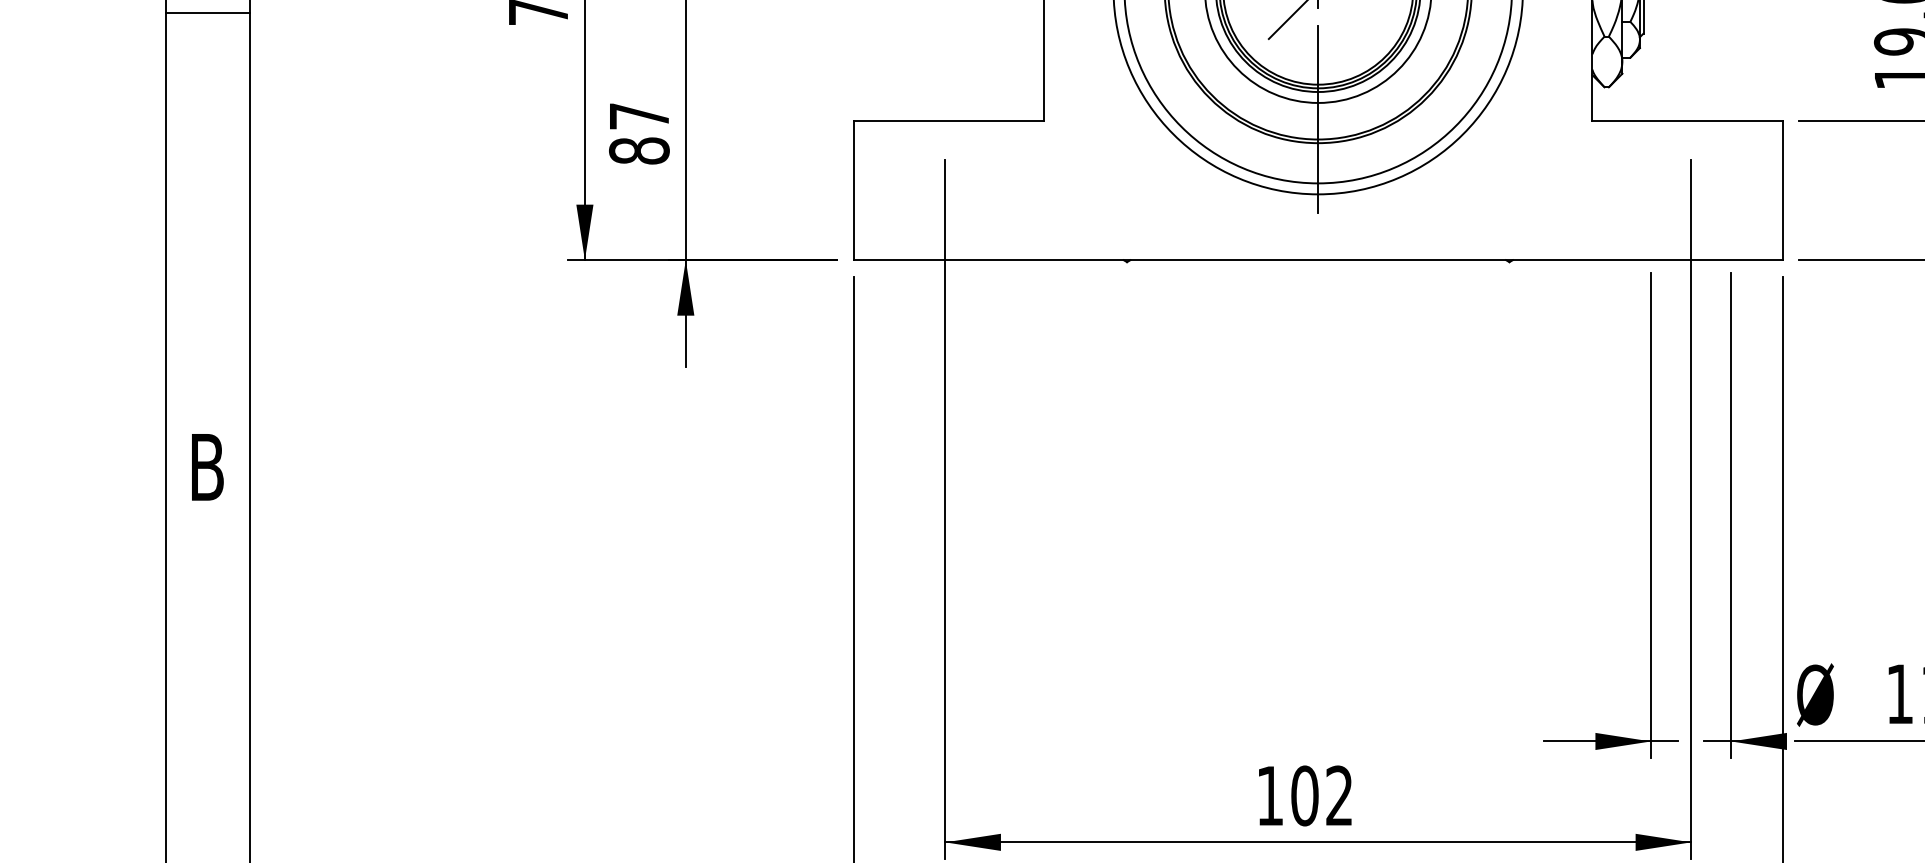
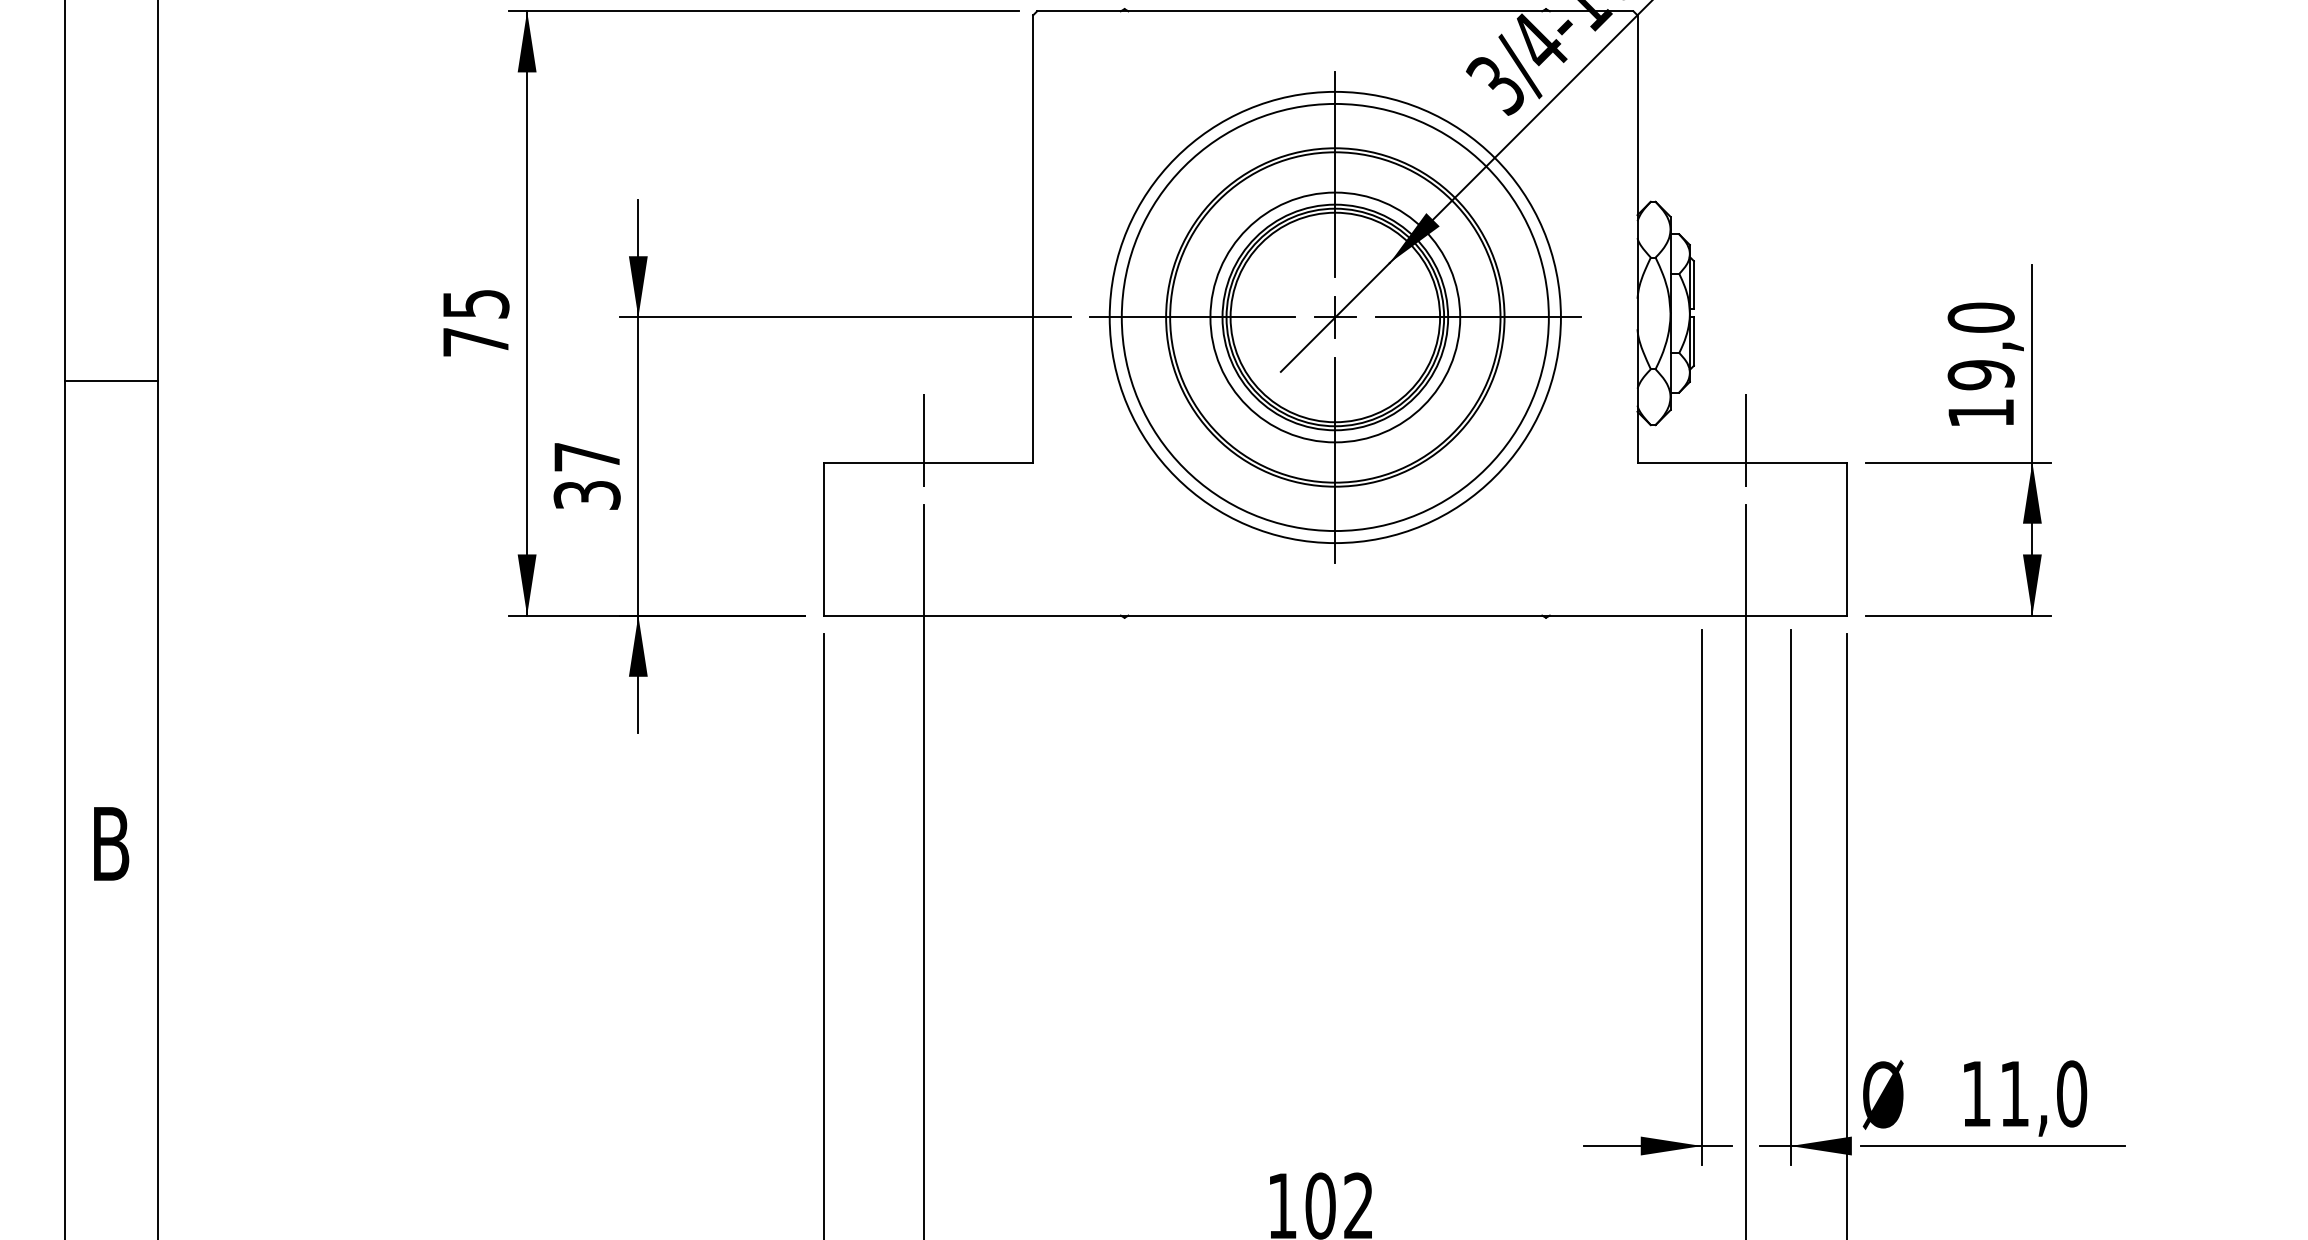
line: (206, 12) -> (110, 380), moved
line: (945, 101) -> (924, 440), added
line: (1691, 101) -> (1746, 440), added
text: (638, 151) -> (586, 495), 87 -> 37

